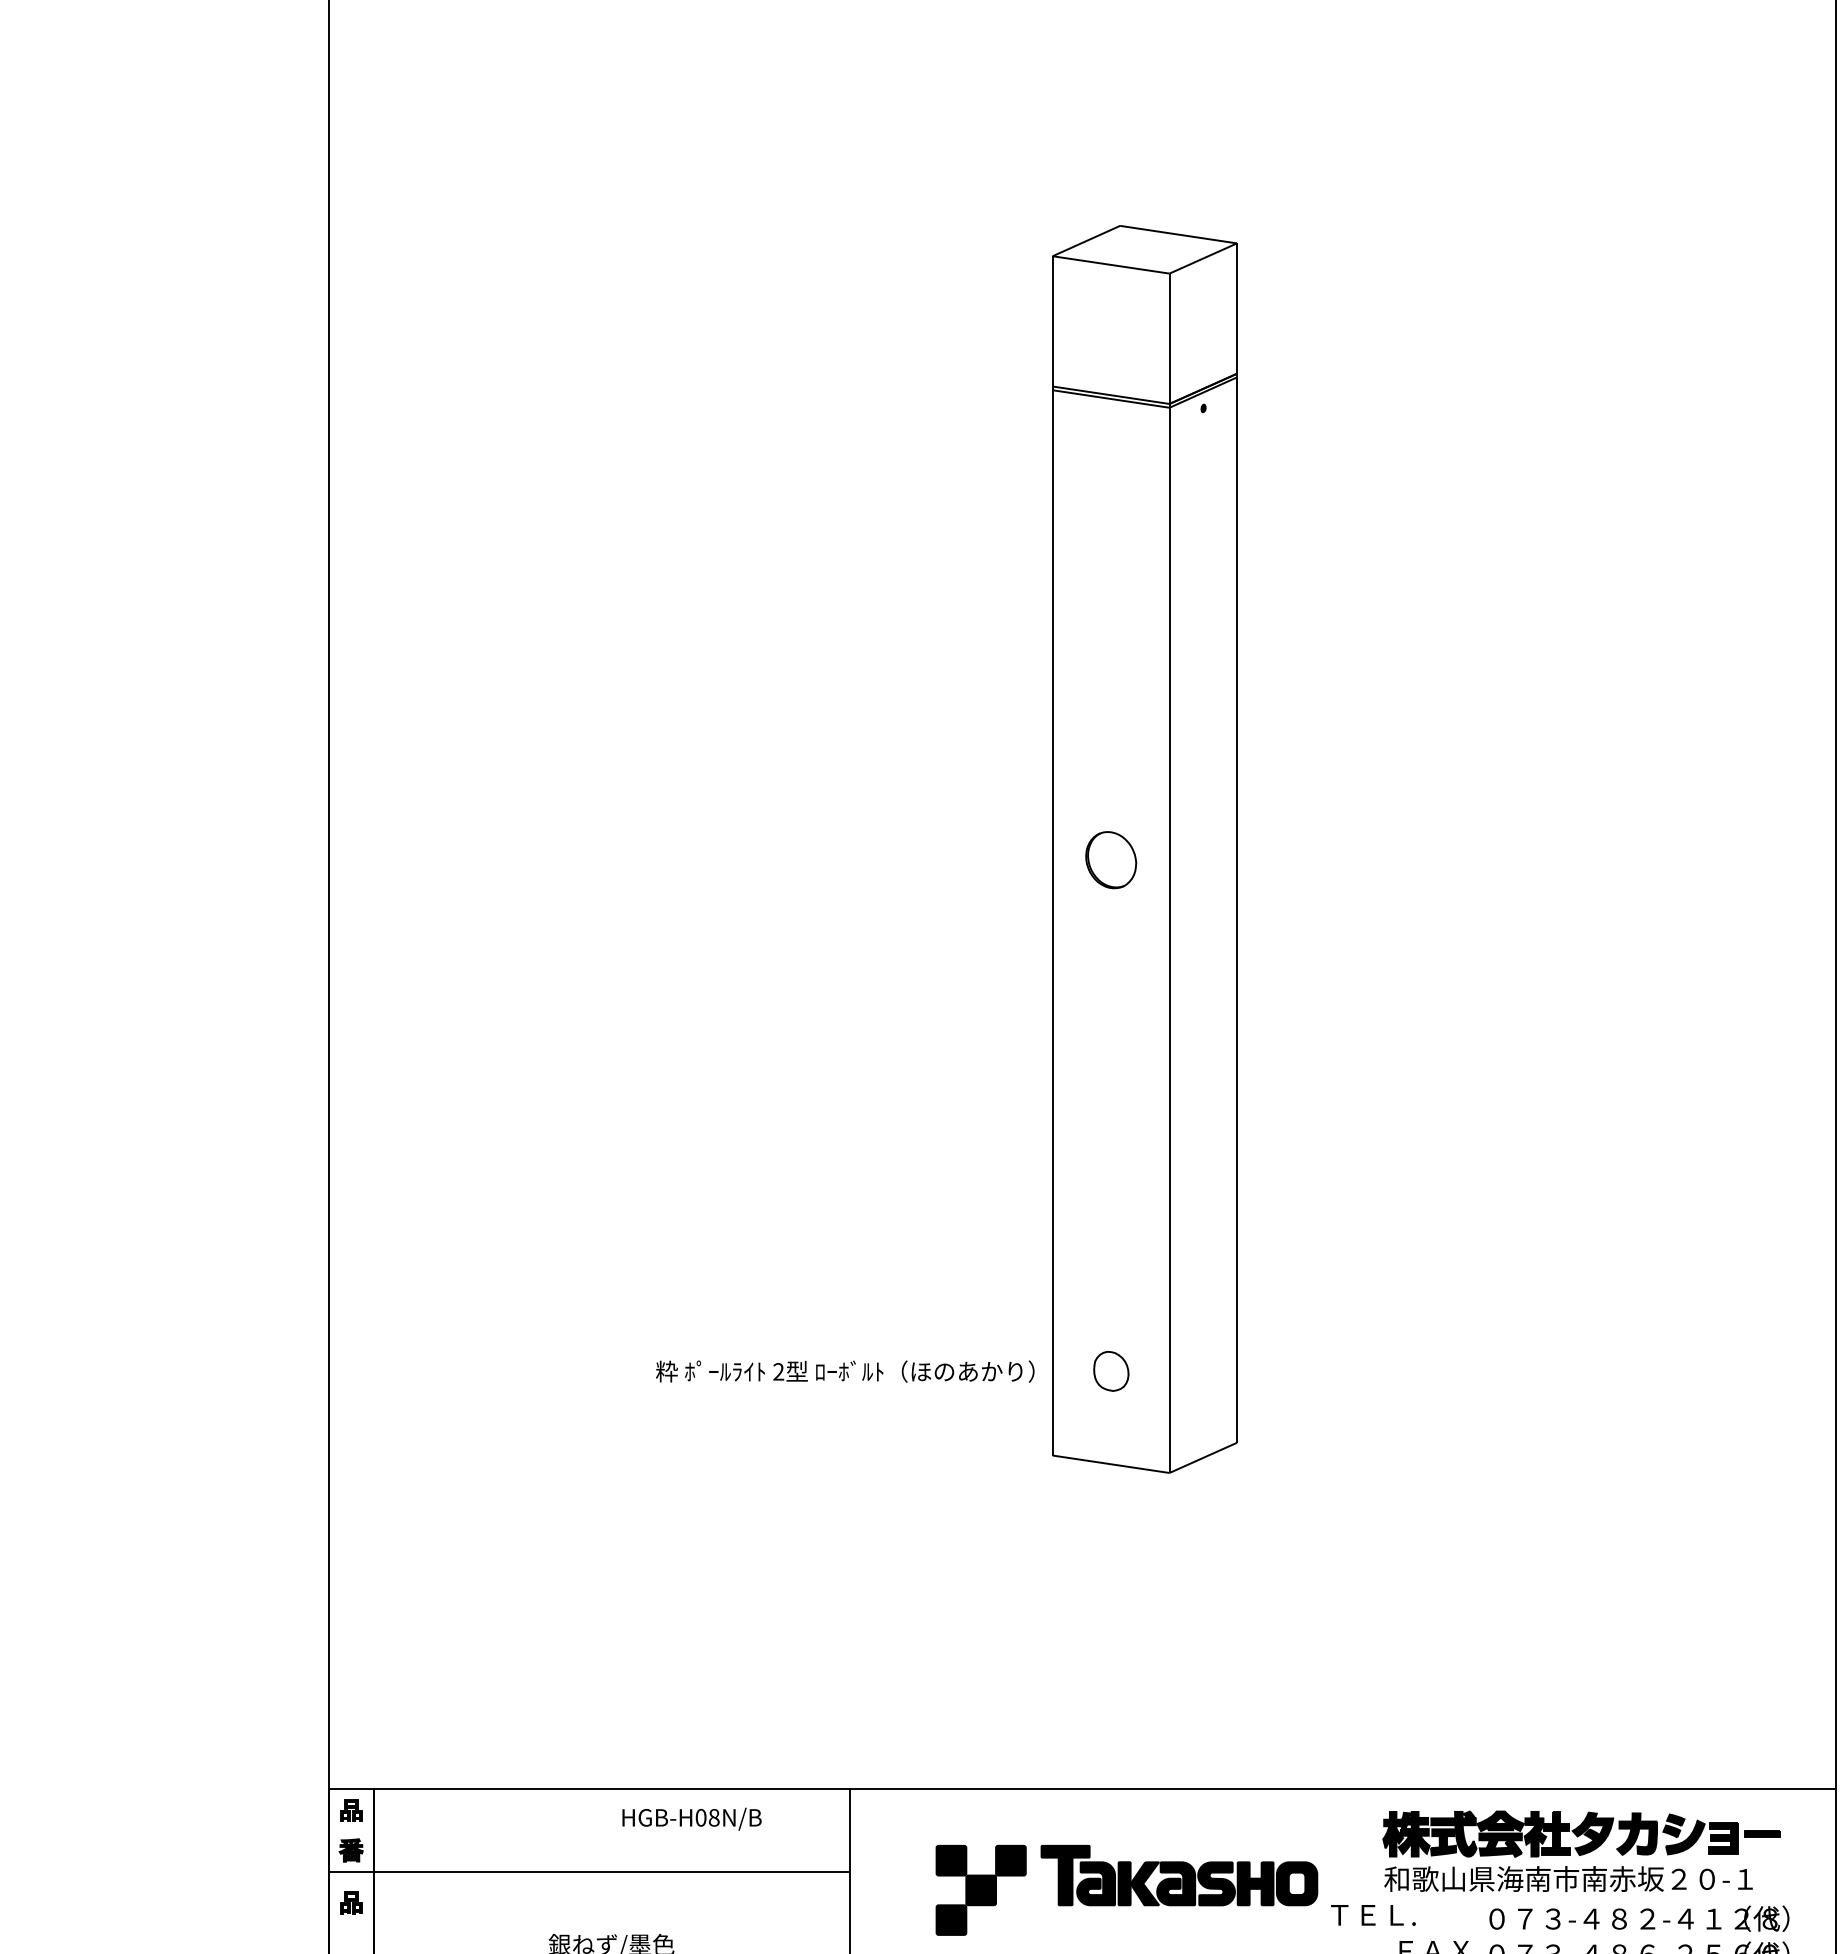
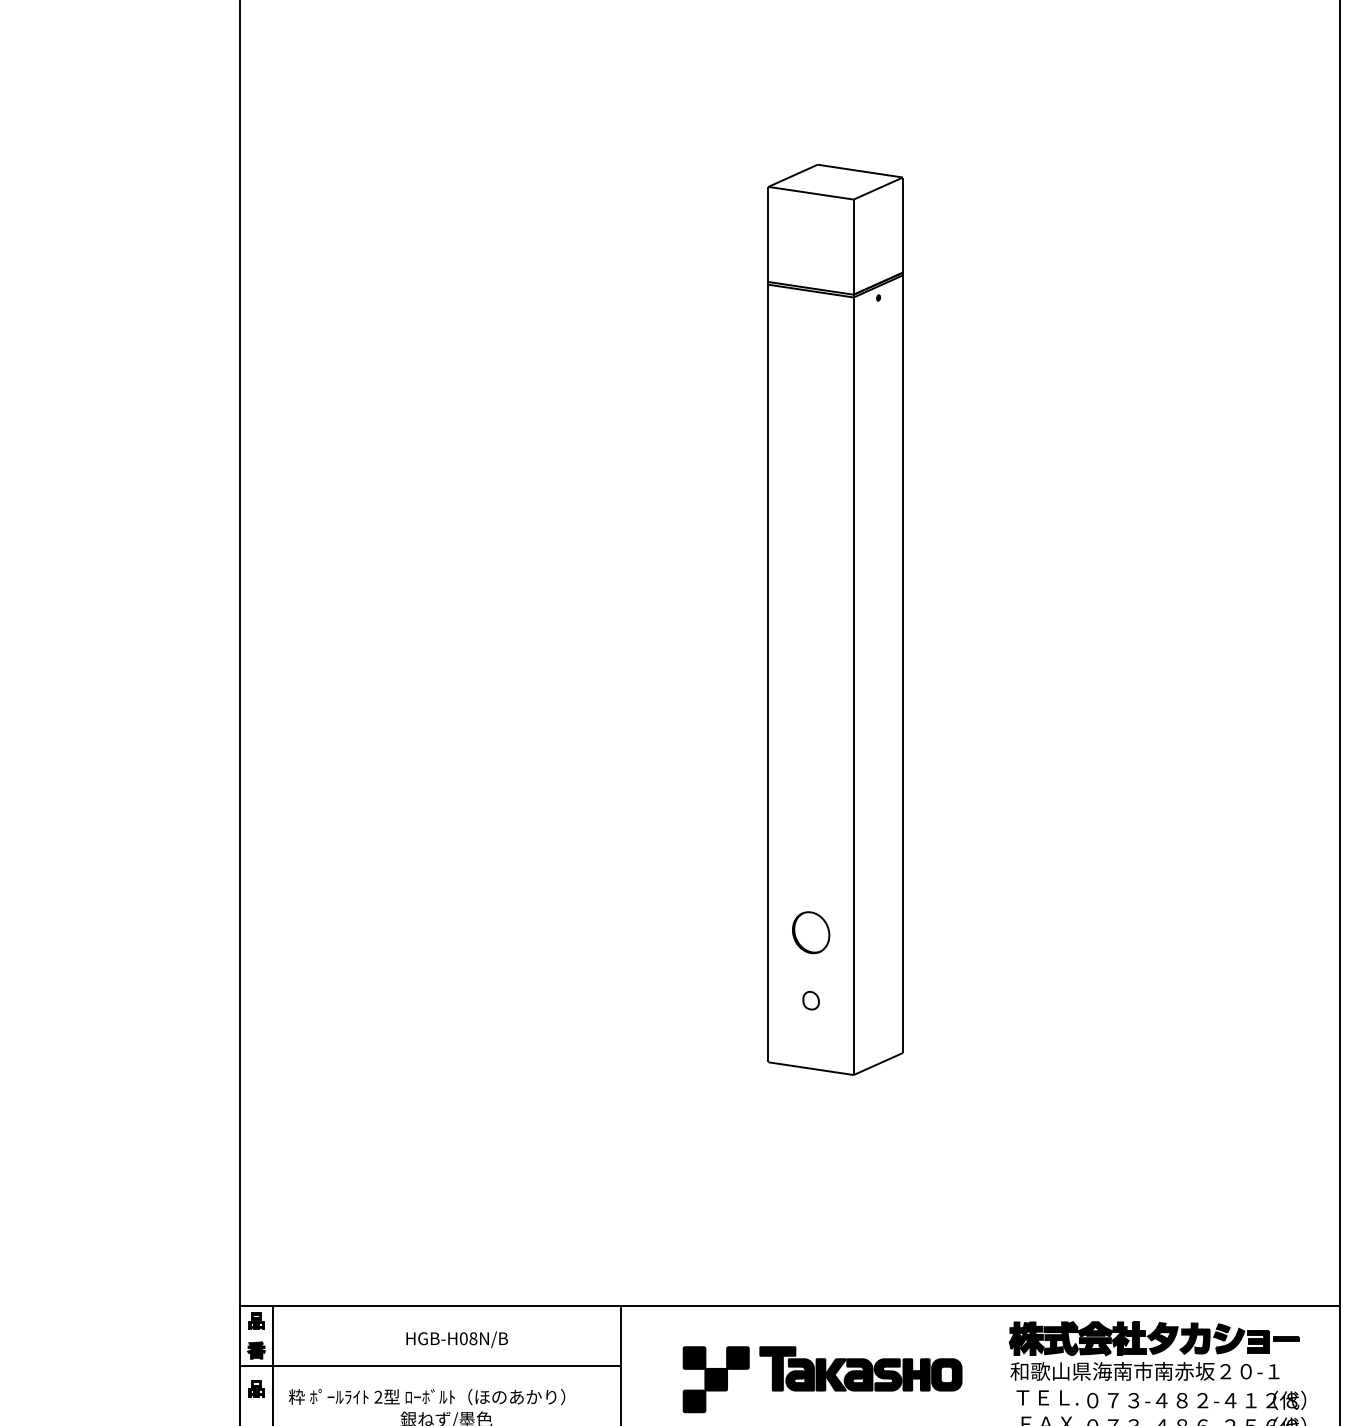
part: (1111, 859) -> (811, 932), moved
text: (845, 1370) -> (427, 1396), moved
part: (1110, 1370) -> (810, 1000), size x0.62
text: (691, 1818) -> (456, 1339), moved
text: (1373, 1914) -> (1047, 1397), moved

